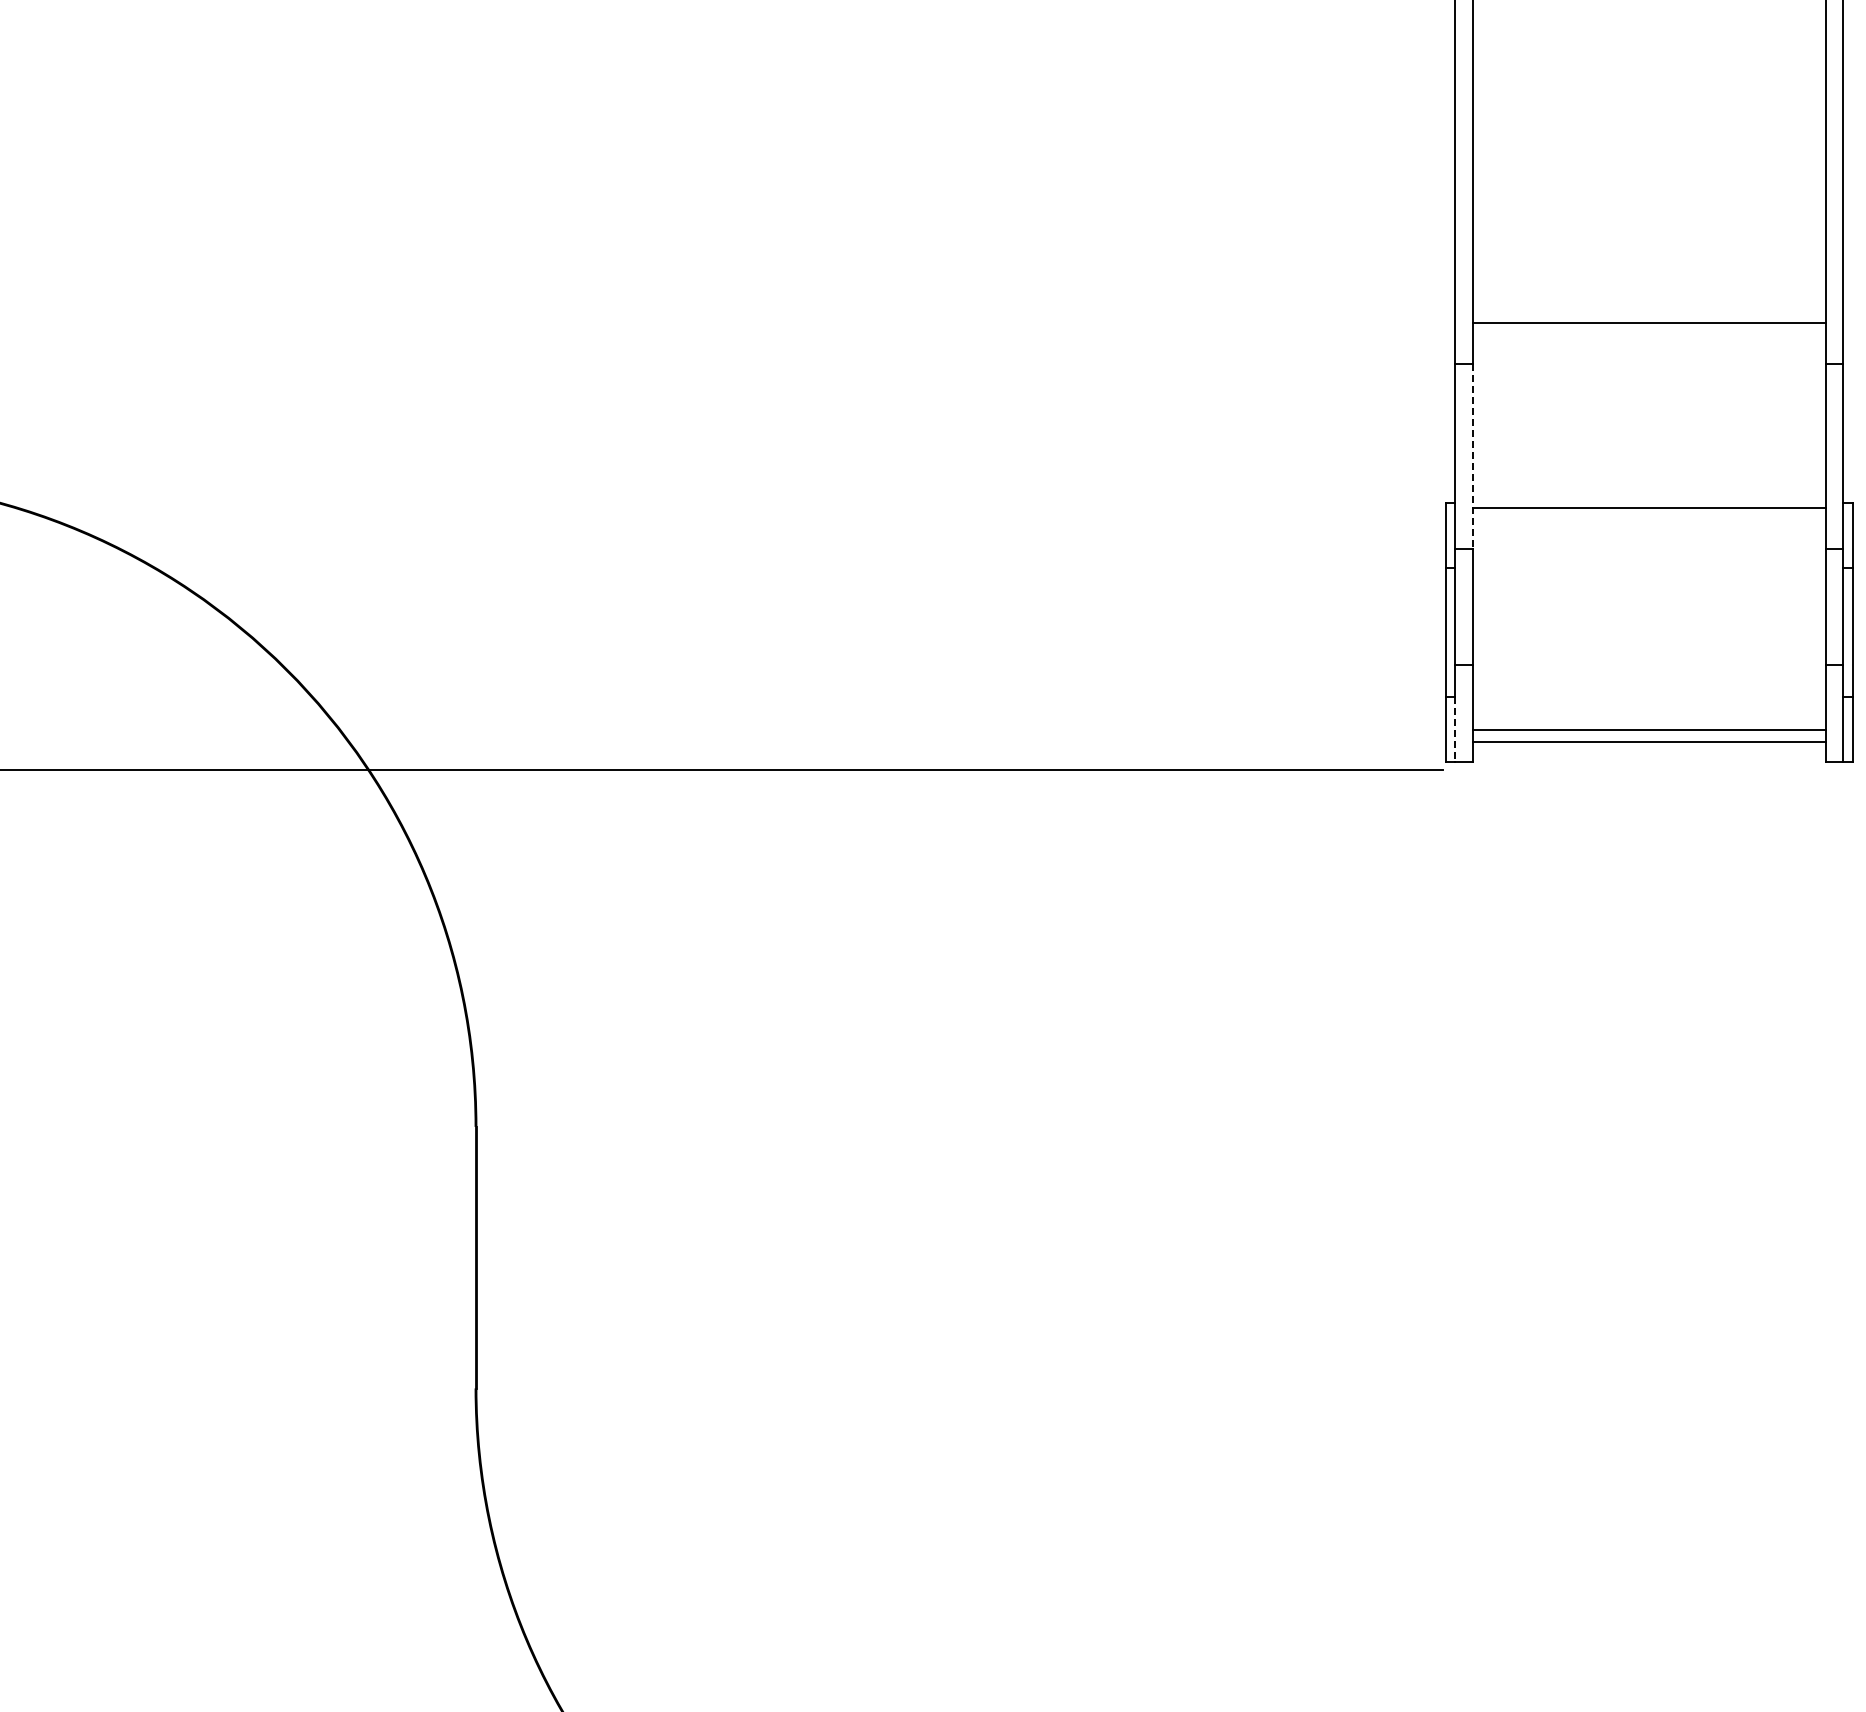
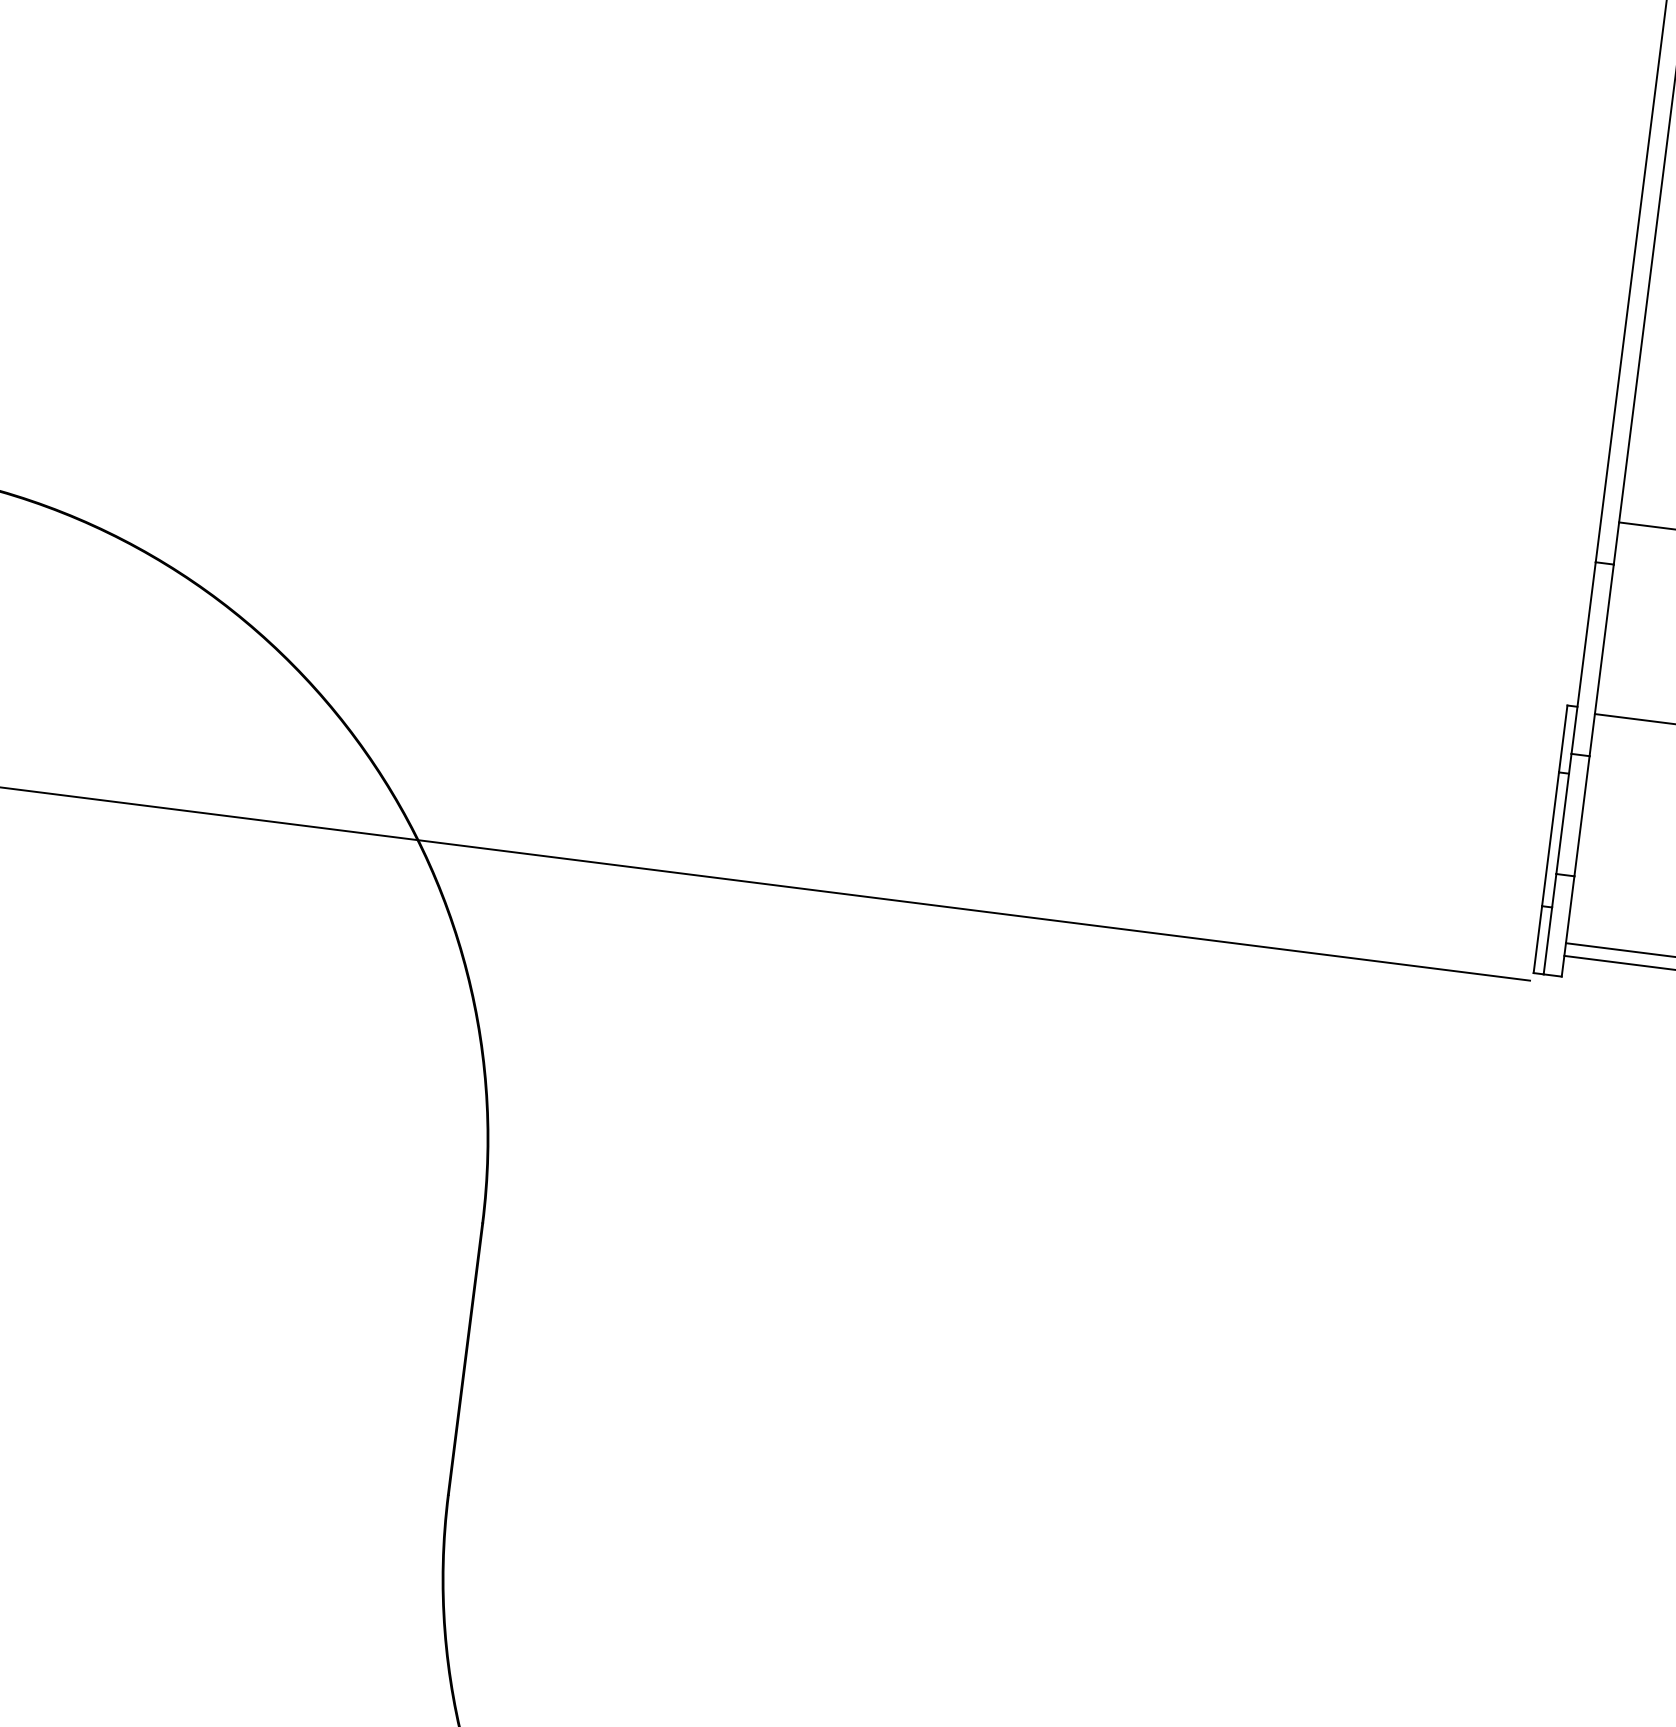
line: (1472, 456) -> (1601, 660), dashed -> solid
line: (1455, 730) -> (1547, 941), dashed -> solid

